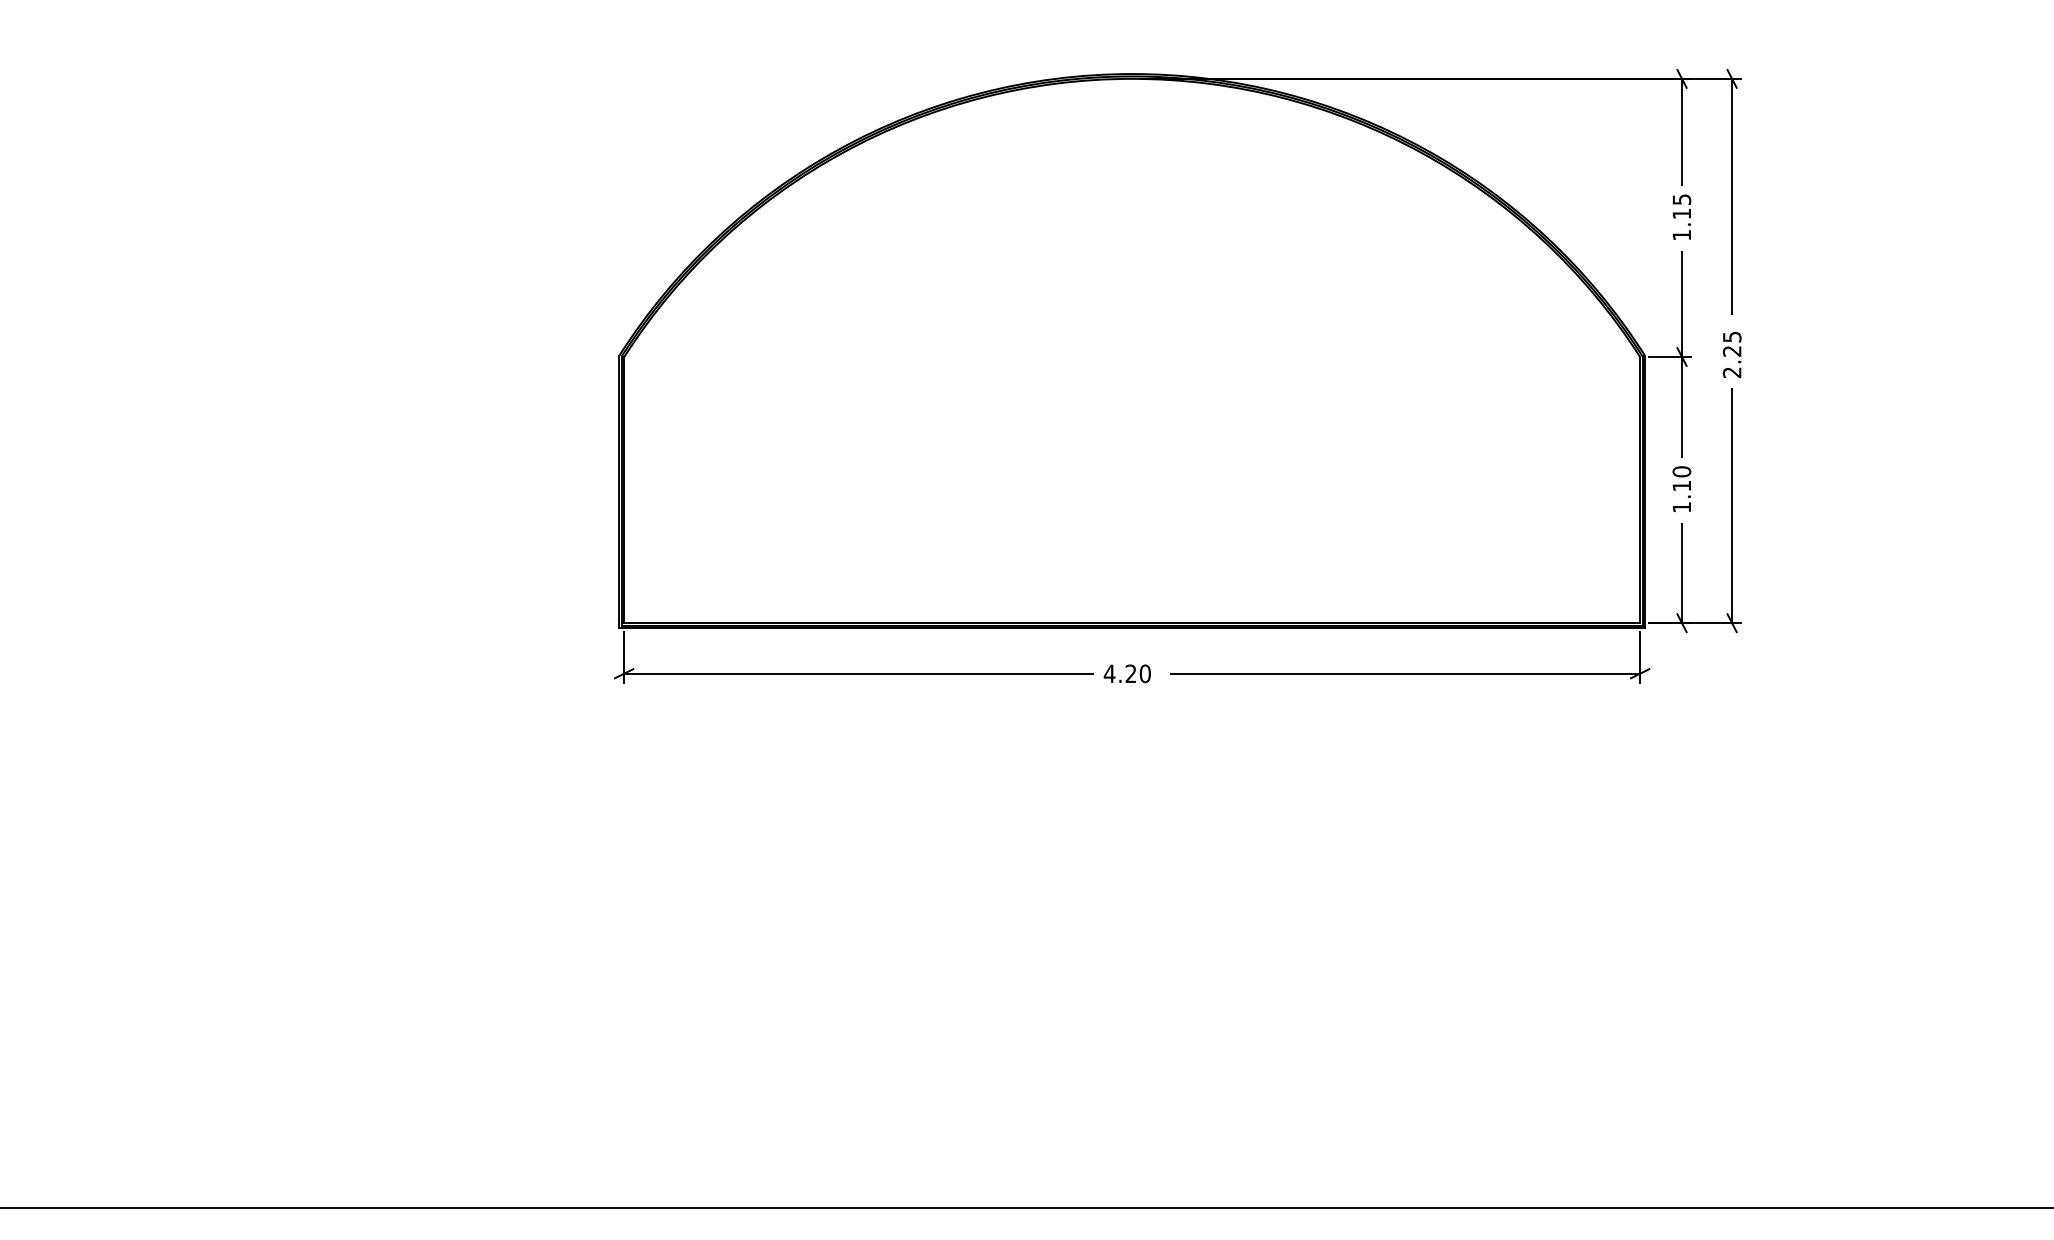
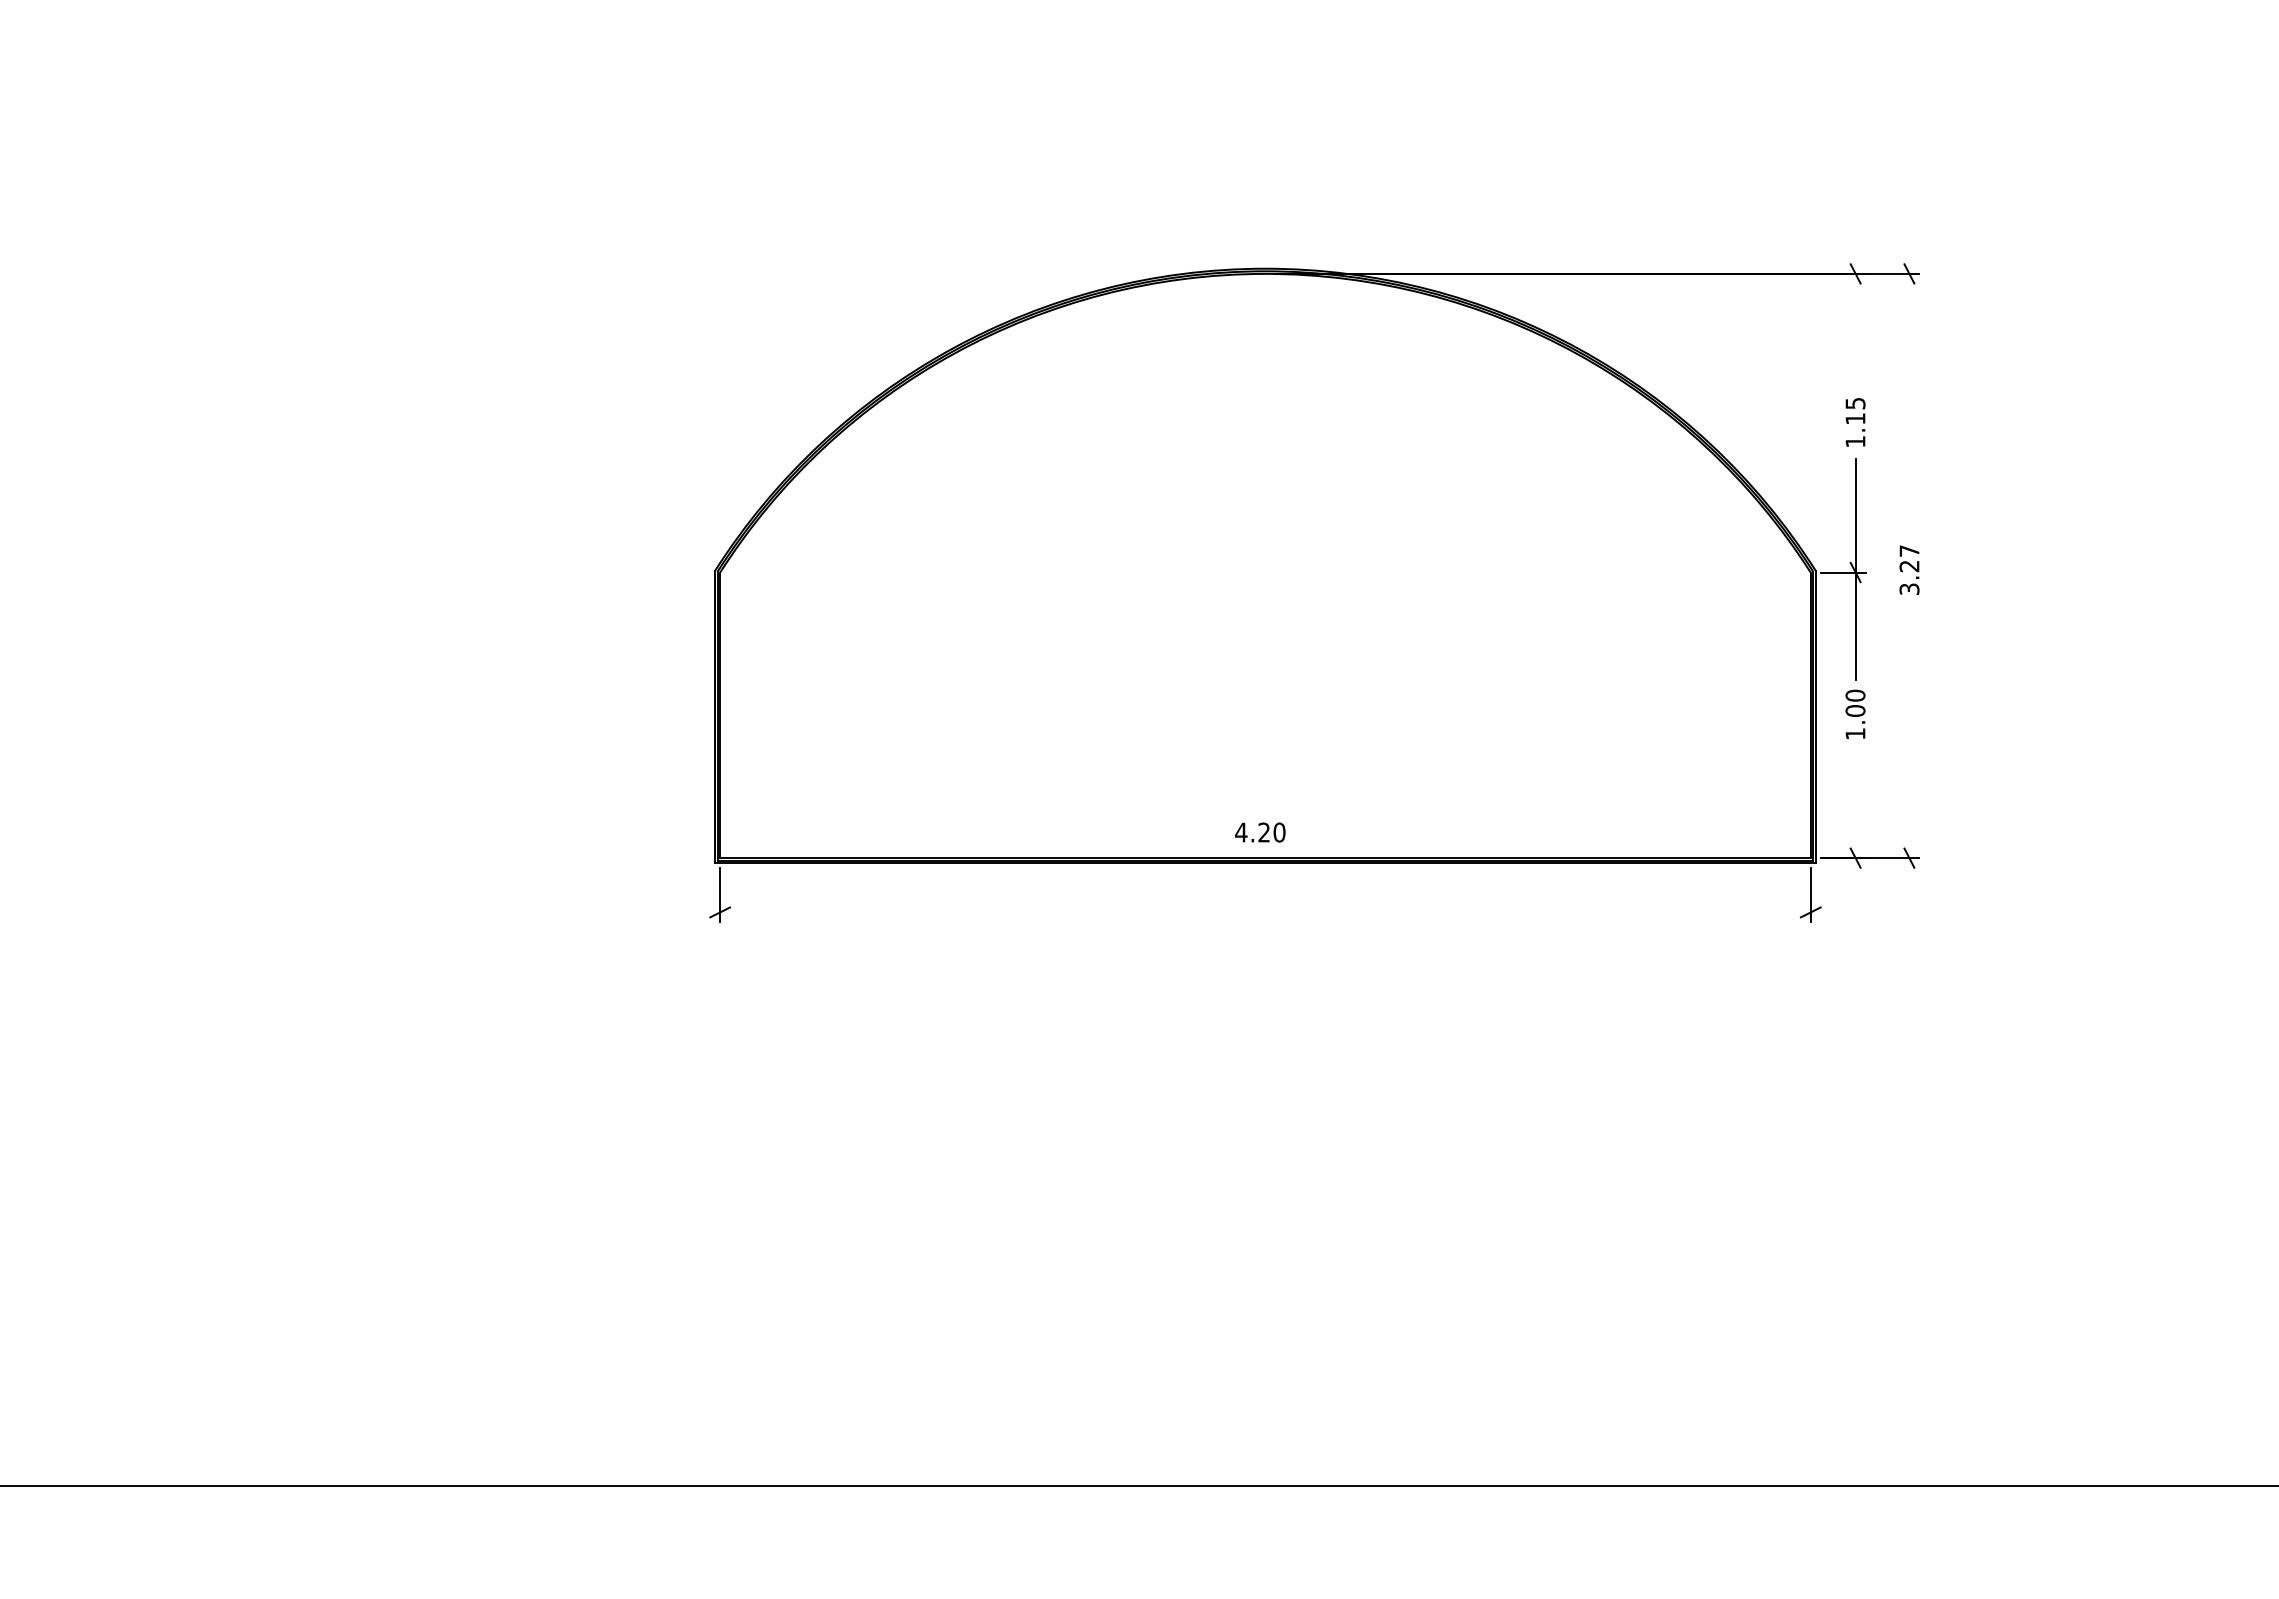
line: (1681, 131) -> (1855, 330), removed
line: (1732, 195) -> (1909, 399), removed
text: (1732, 355) -> (1909, 570), 2.25 -> 3.27
text: (1681, 485) -> (1855, 710), 1.10 -> 1.00
line: (1732, 506) -> (1909, 732), removed
line: (1681, 573) -> (1855, 804), removed
line: (858, 673) -> (971, 912), removed
text: (1127, 673) -> (1260, 832), moved
line: (1405, 673) -> (1558, 912), removed

